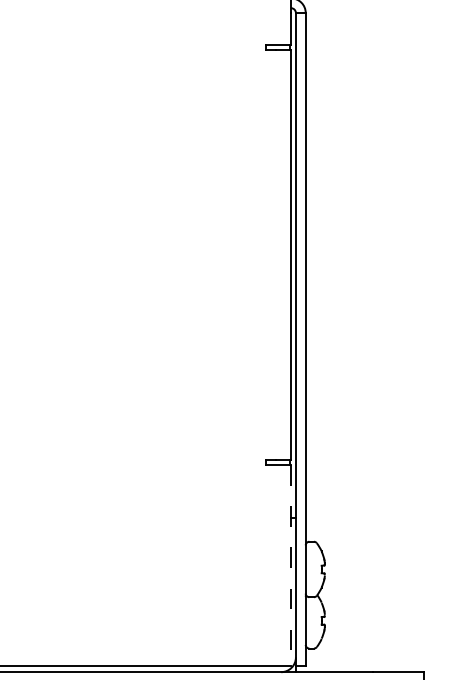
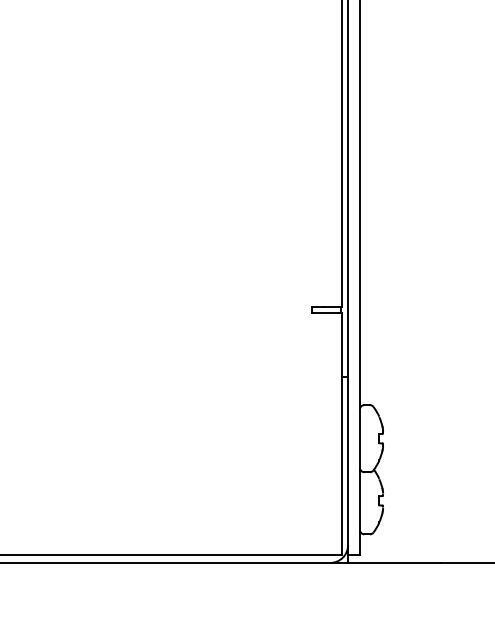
line: (291, 566) -> (342, 435), dashed -> solid

